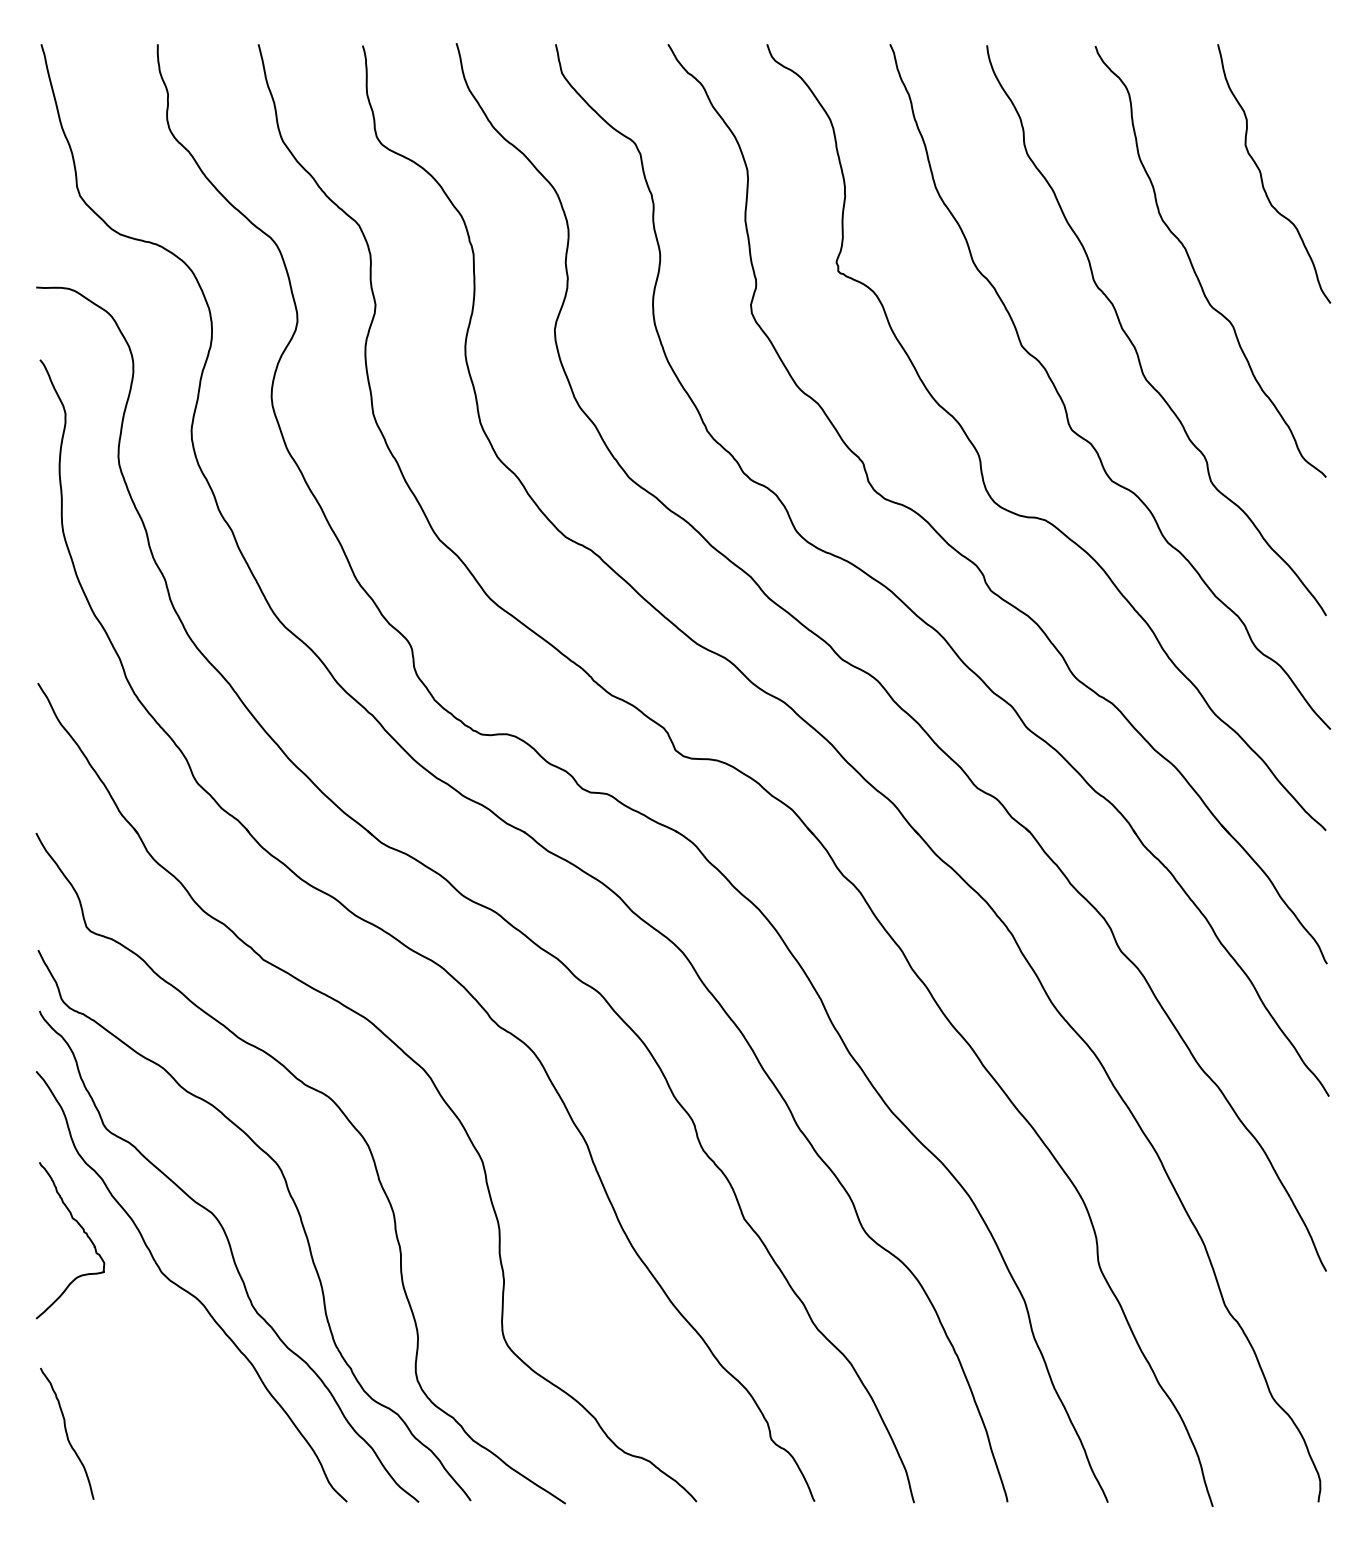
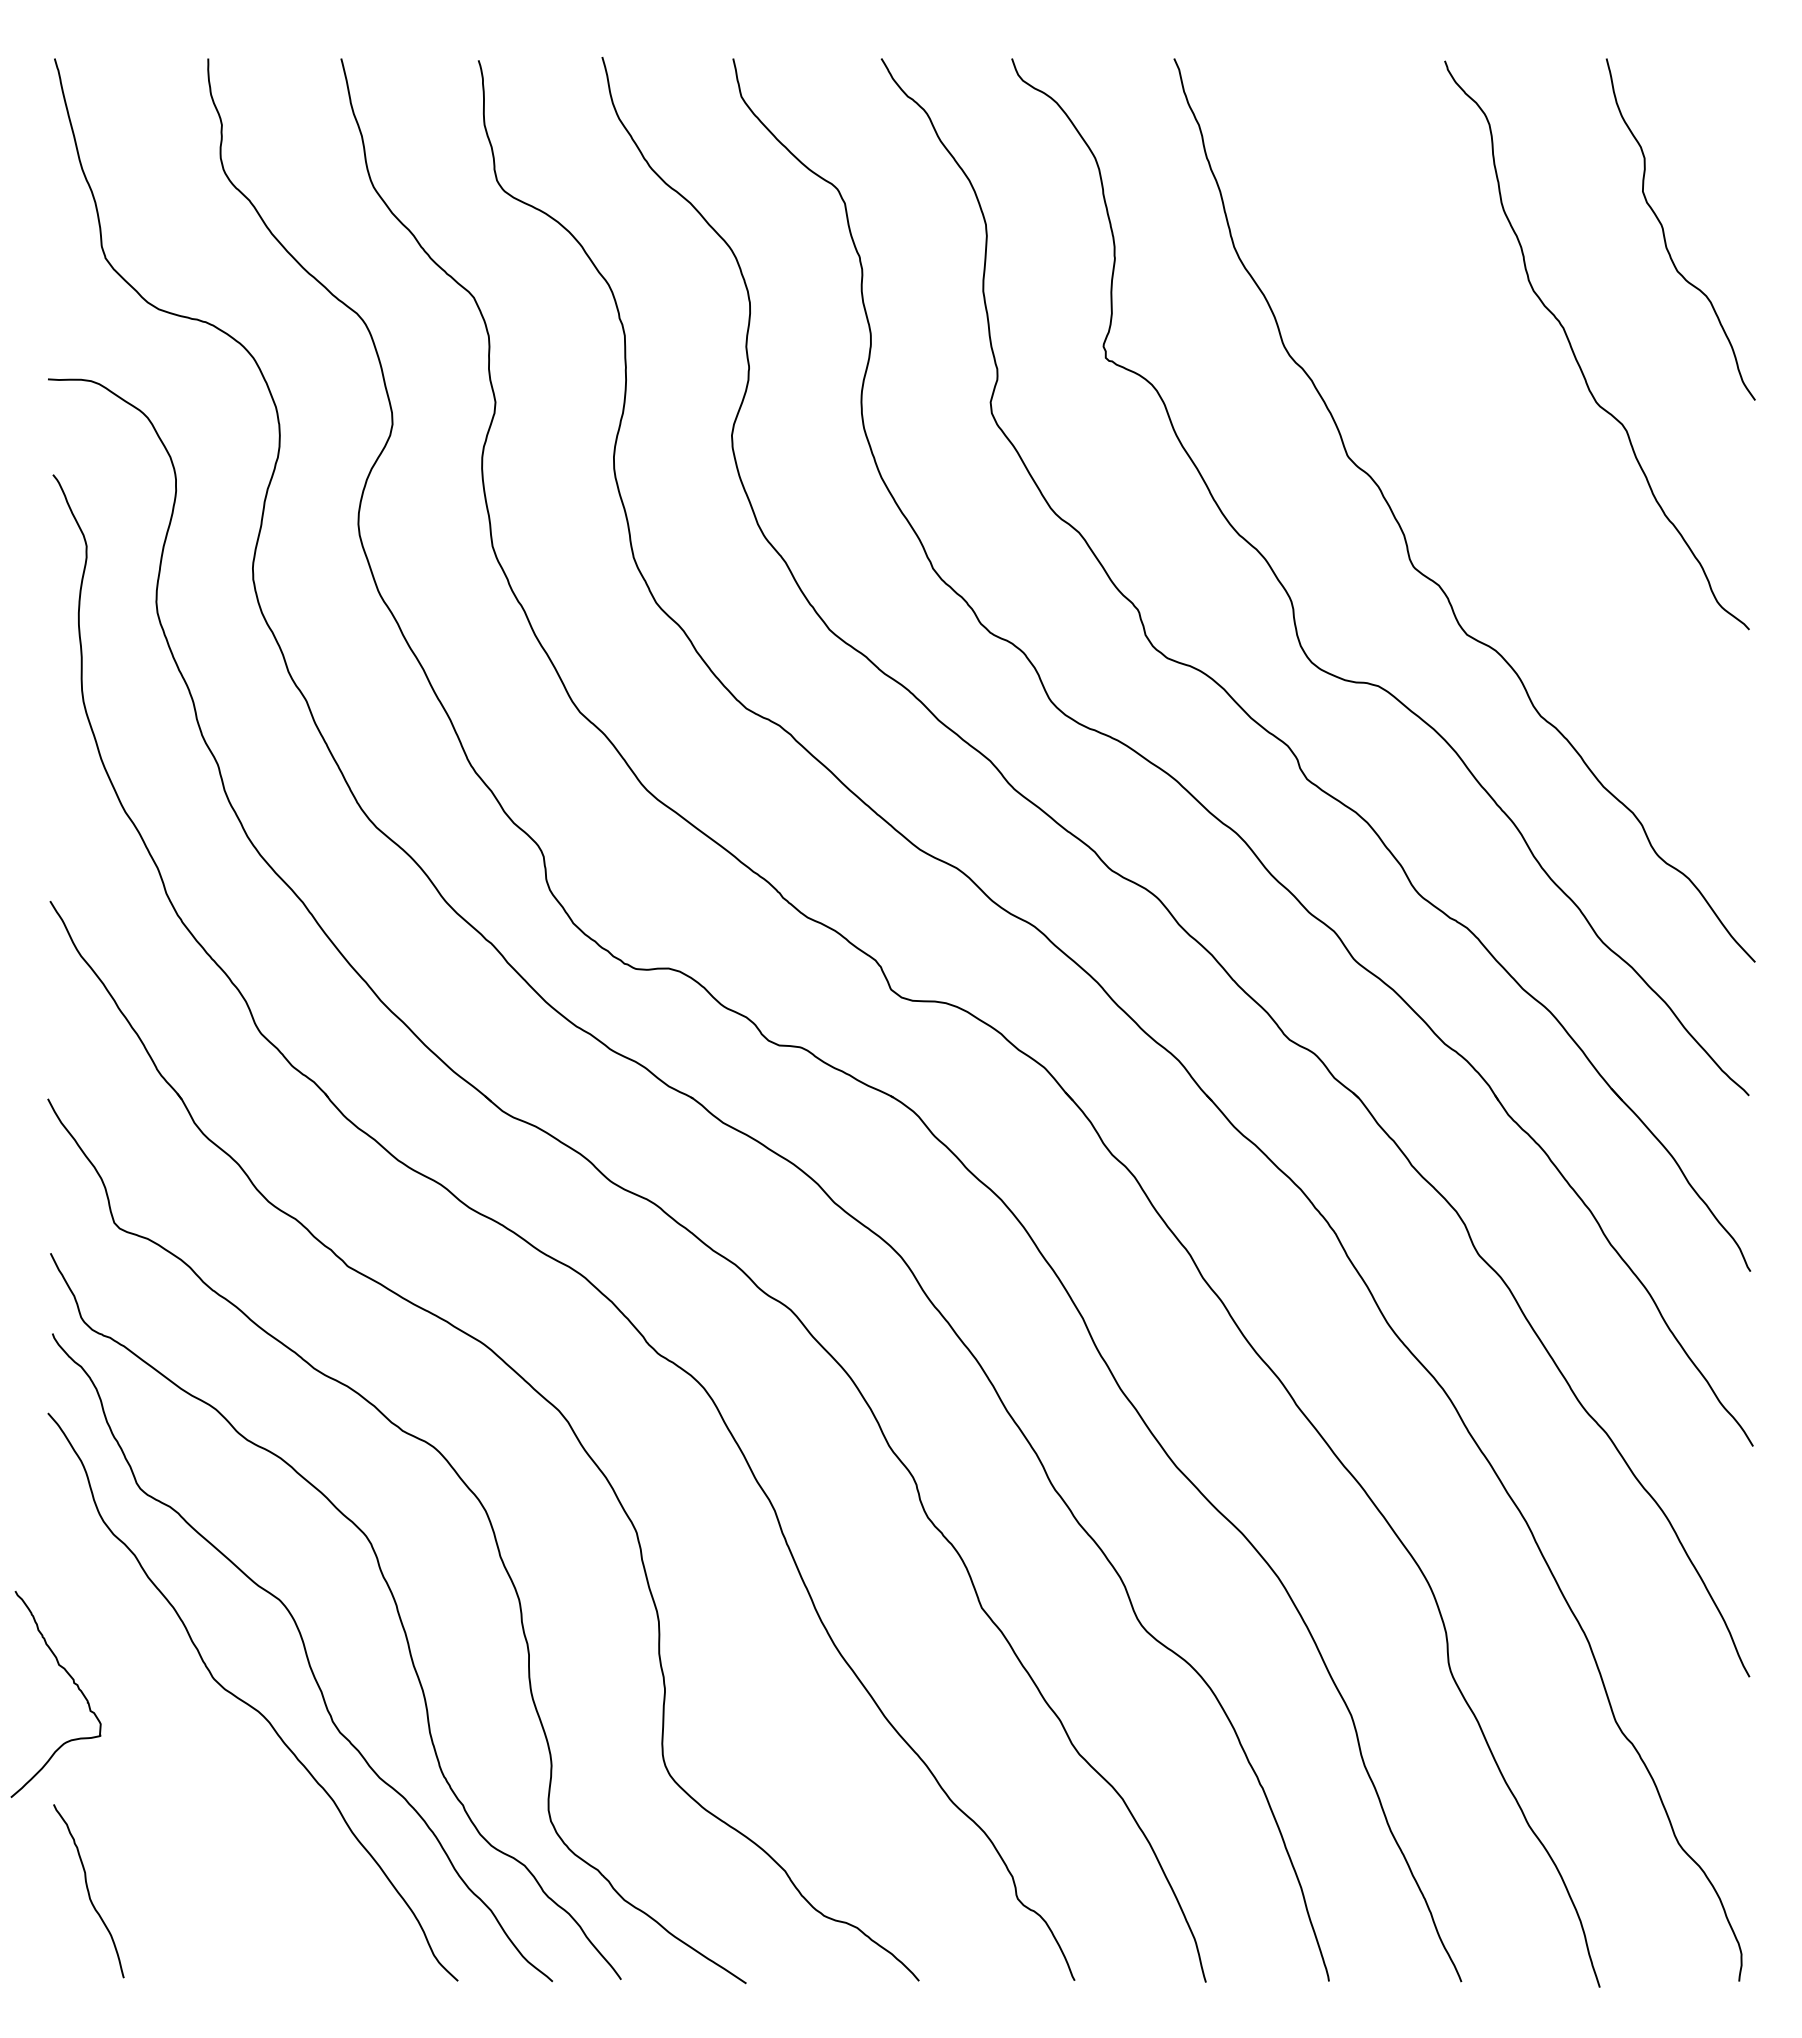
curve: (1133, 344) -> (1495, 454), removed
curve: (83, 1232) -> (73, 1683), moved

